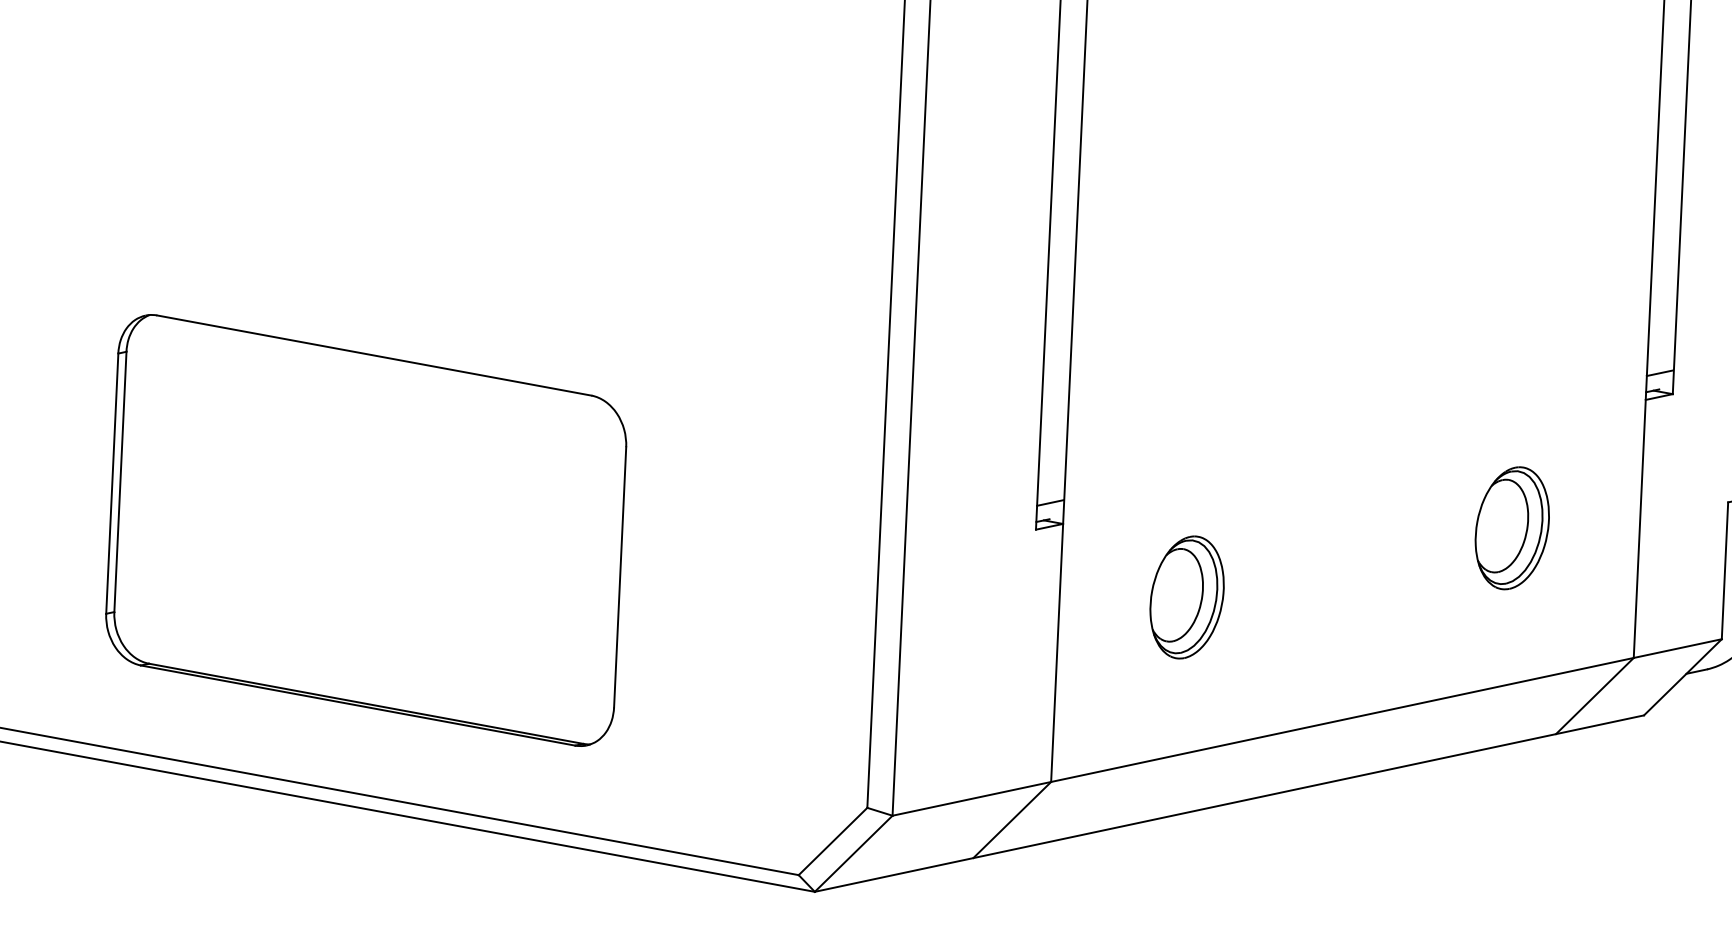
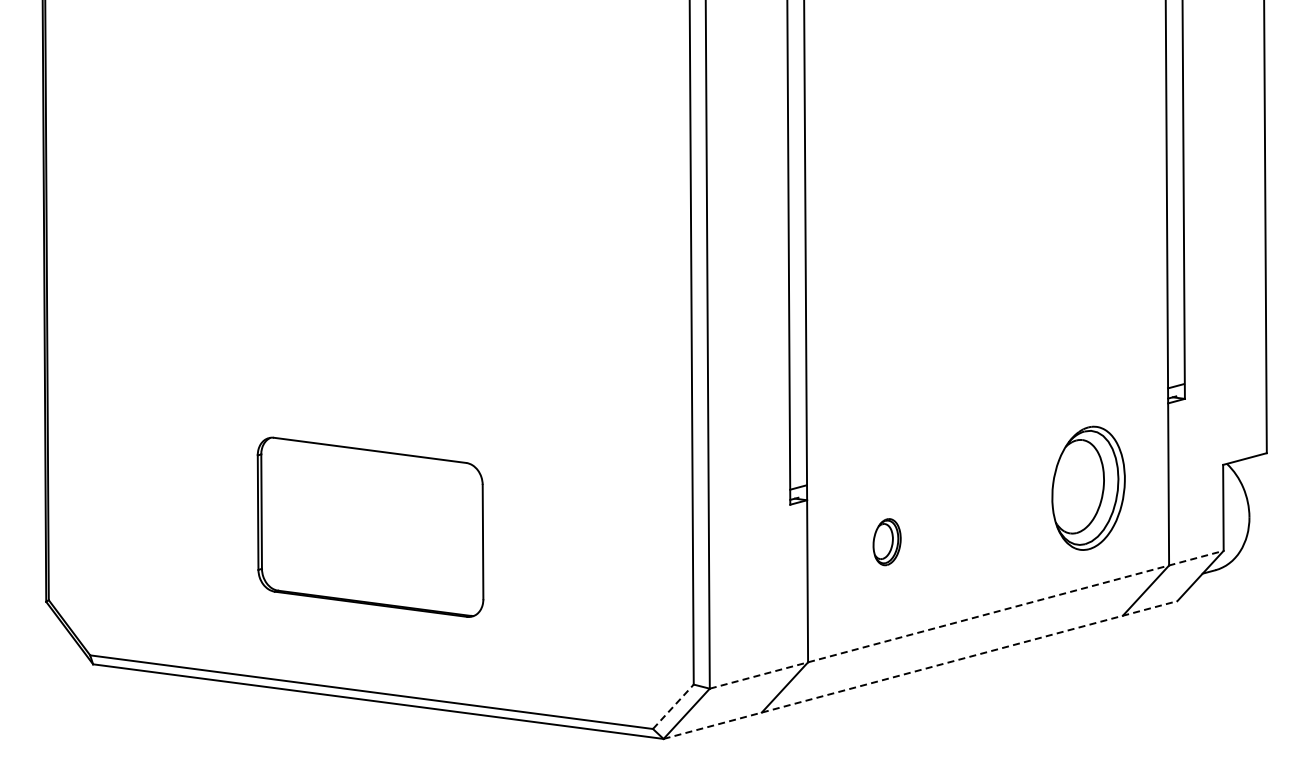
part: (1511, 527) -> (1088, 487), size x1.6
part: (366, 530) -> (370, 527), size x0.7
part: (1186, 596) -> (886, 541), size x0.6
line: (1308, 727) -> (967, 619), solid -> dashed
line: (1229, 804) -> (920, 670), solid -> dashed
line: (833, 841) -> (673, 706), solid -> dashed

